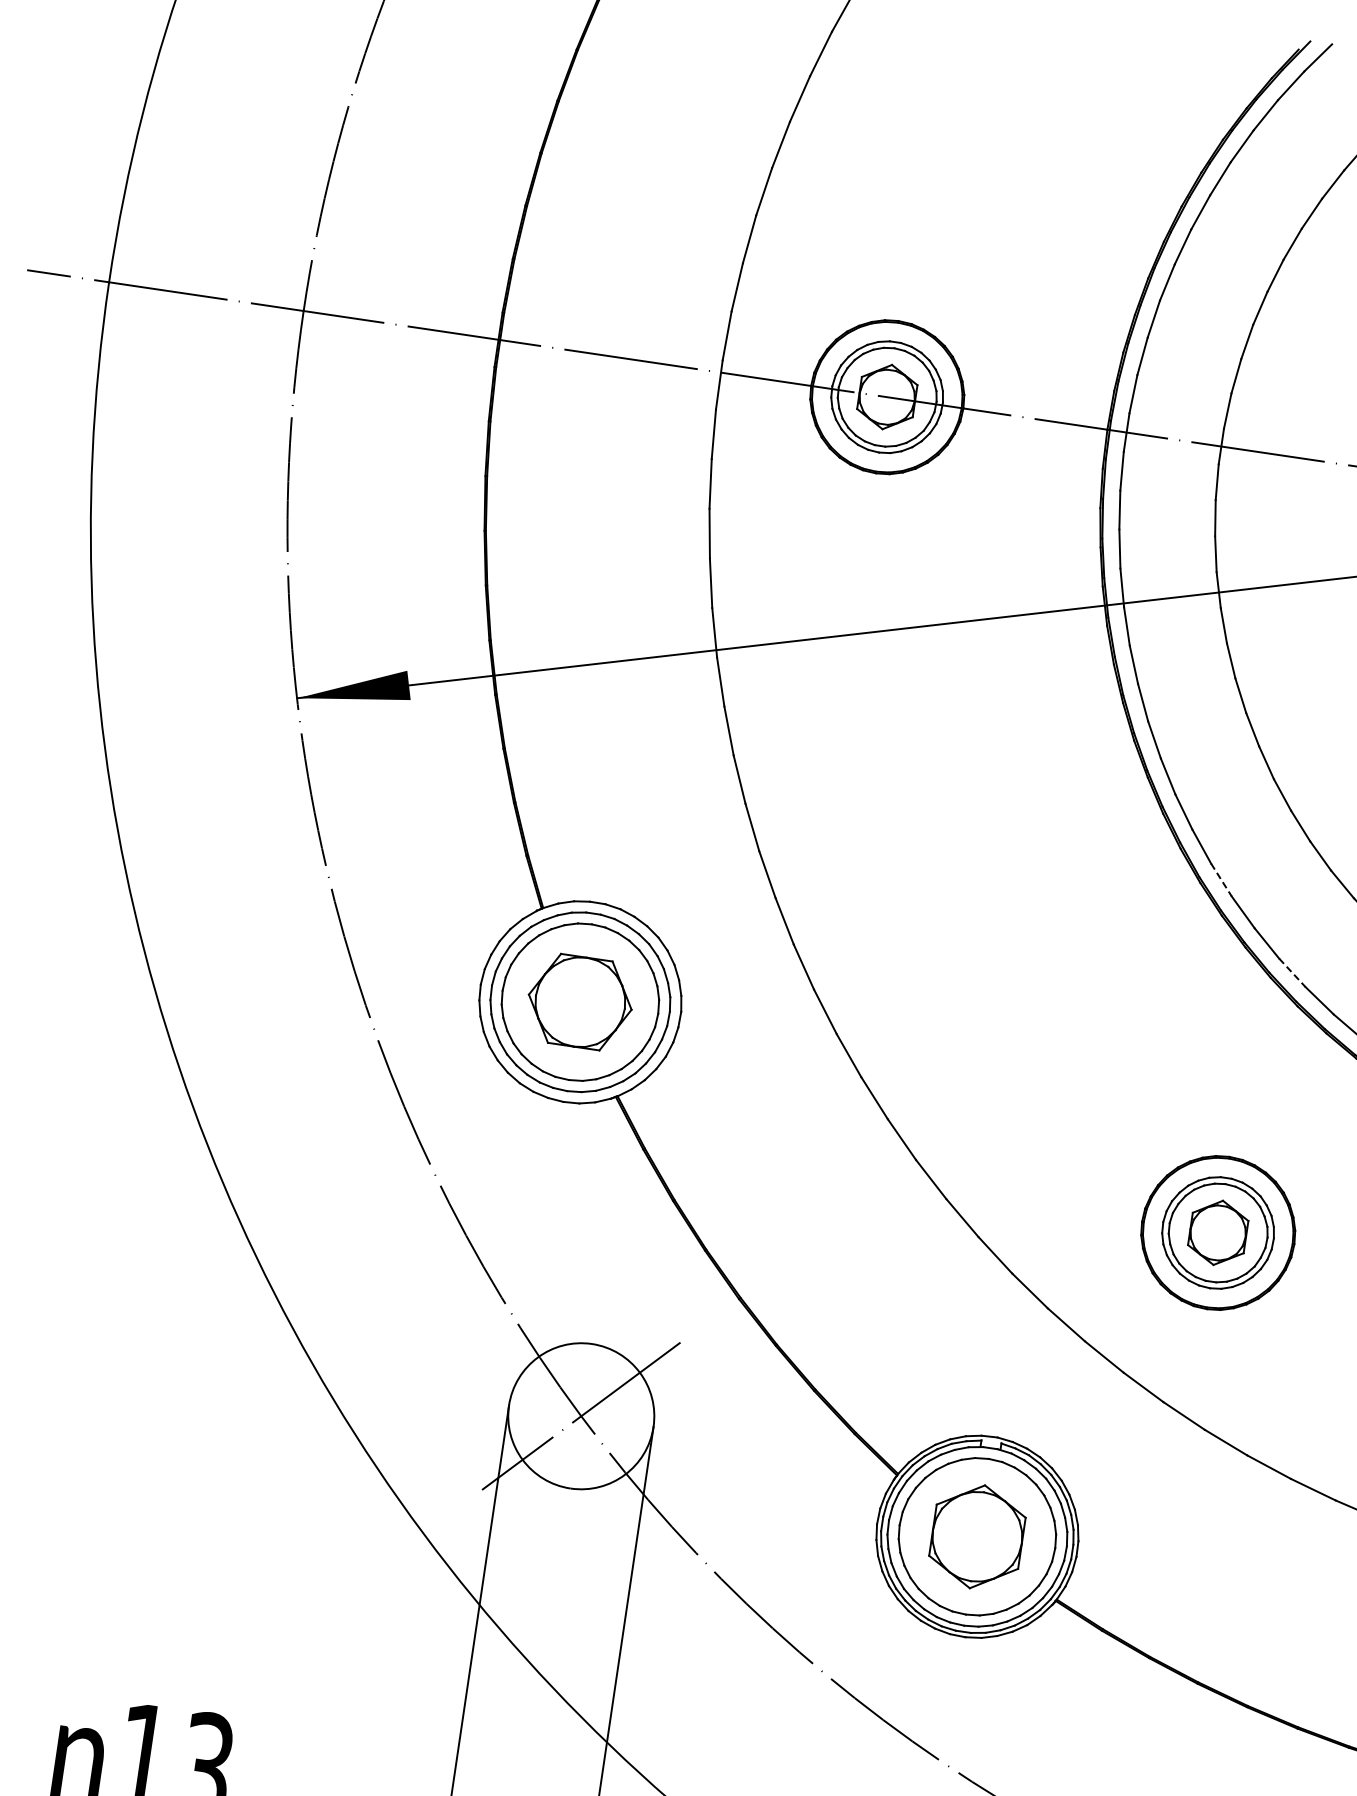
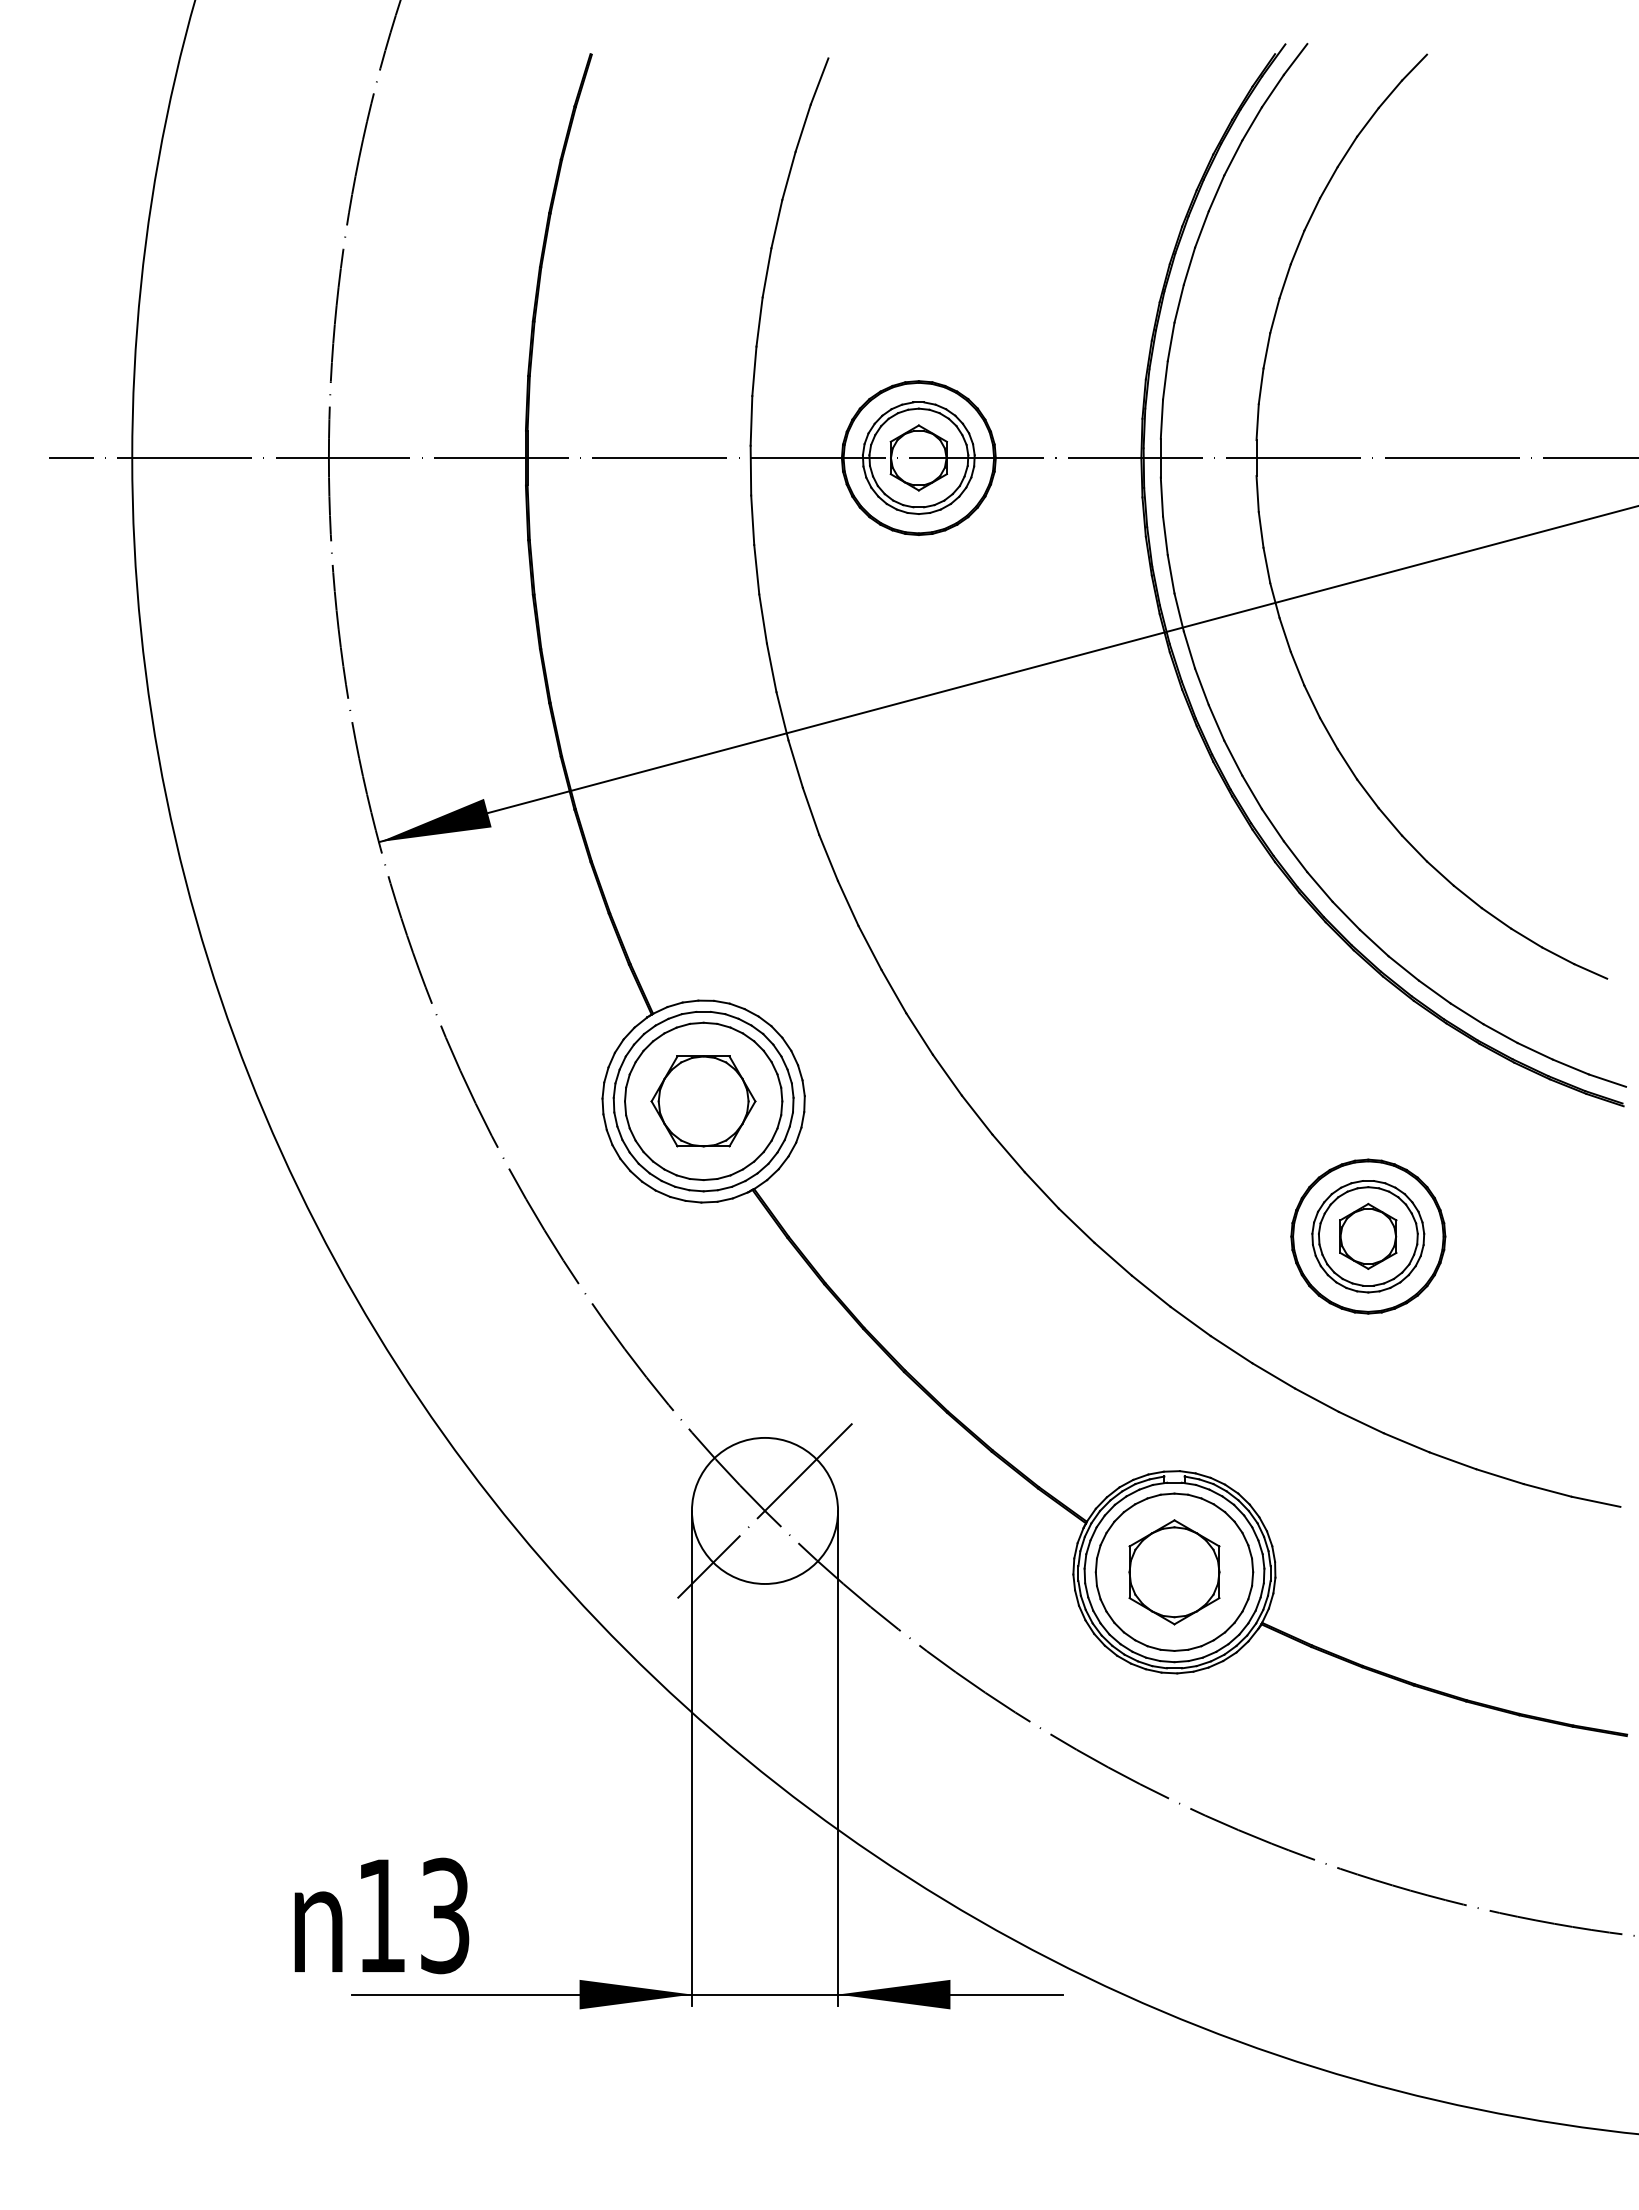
line: (1221, 880) -> (1320, 887), dashed -> solid
line: (1293, 973) -> (1404, 968), dashed -> solid

